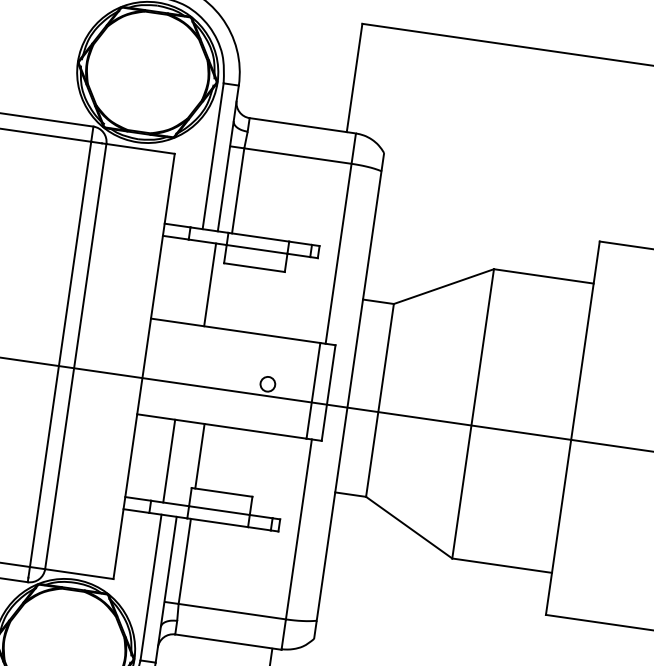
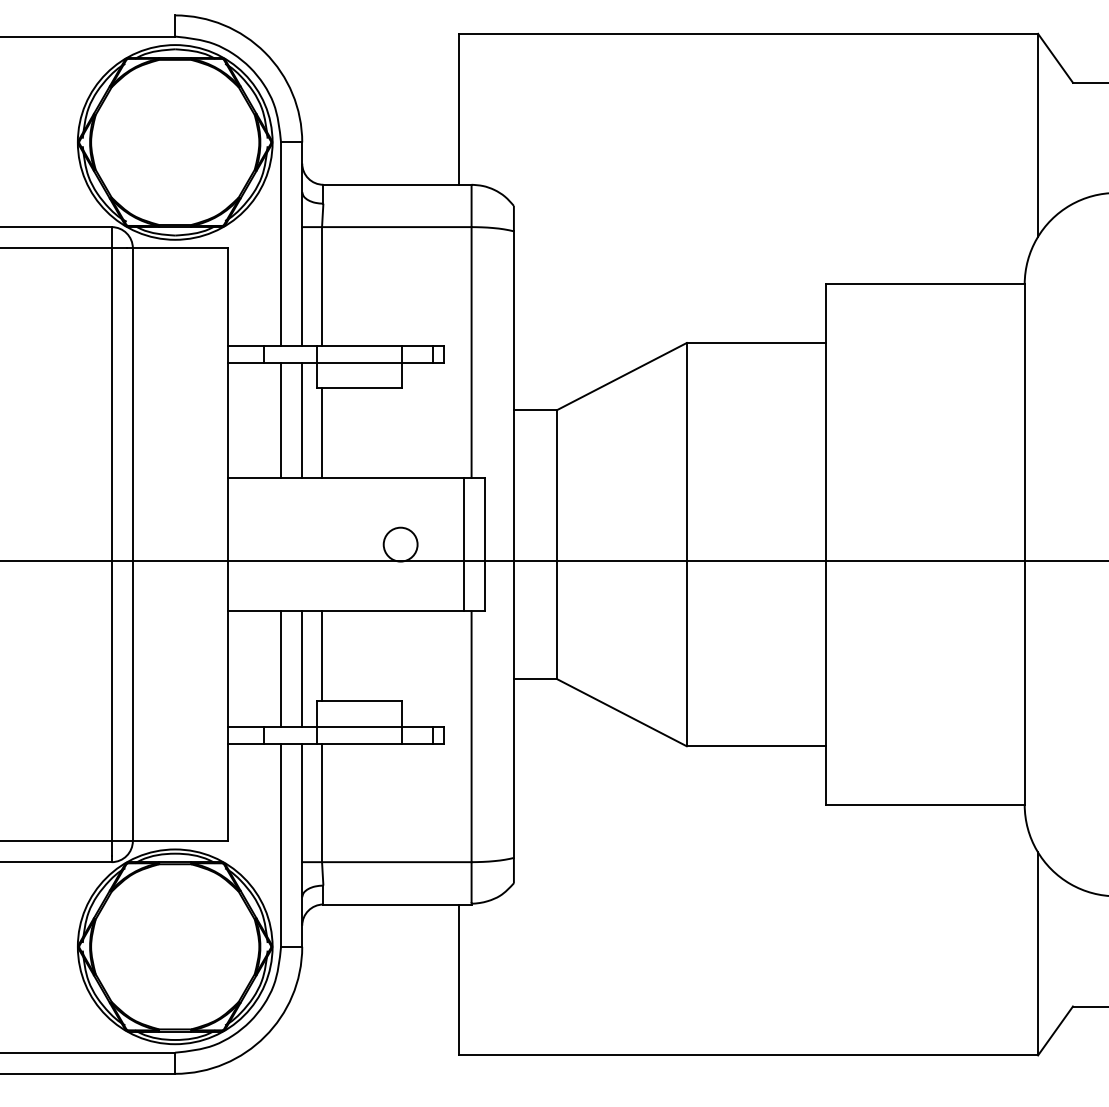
line: (195, 282) -> (281, 419), added
line: (223, 295) -> (322, 432), added
circle: (267, 384) -> (400, 544), size x1.67
line: (184, 462) -> (302, 668), added

